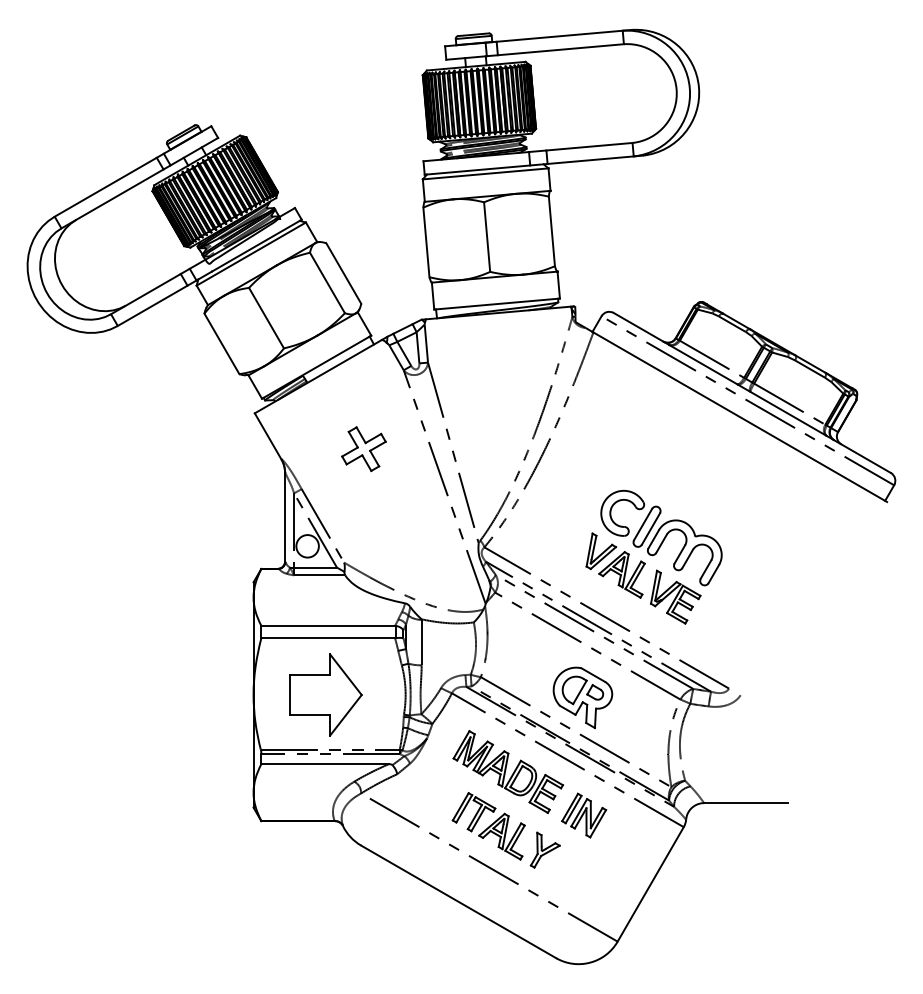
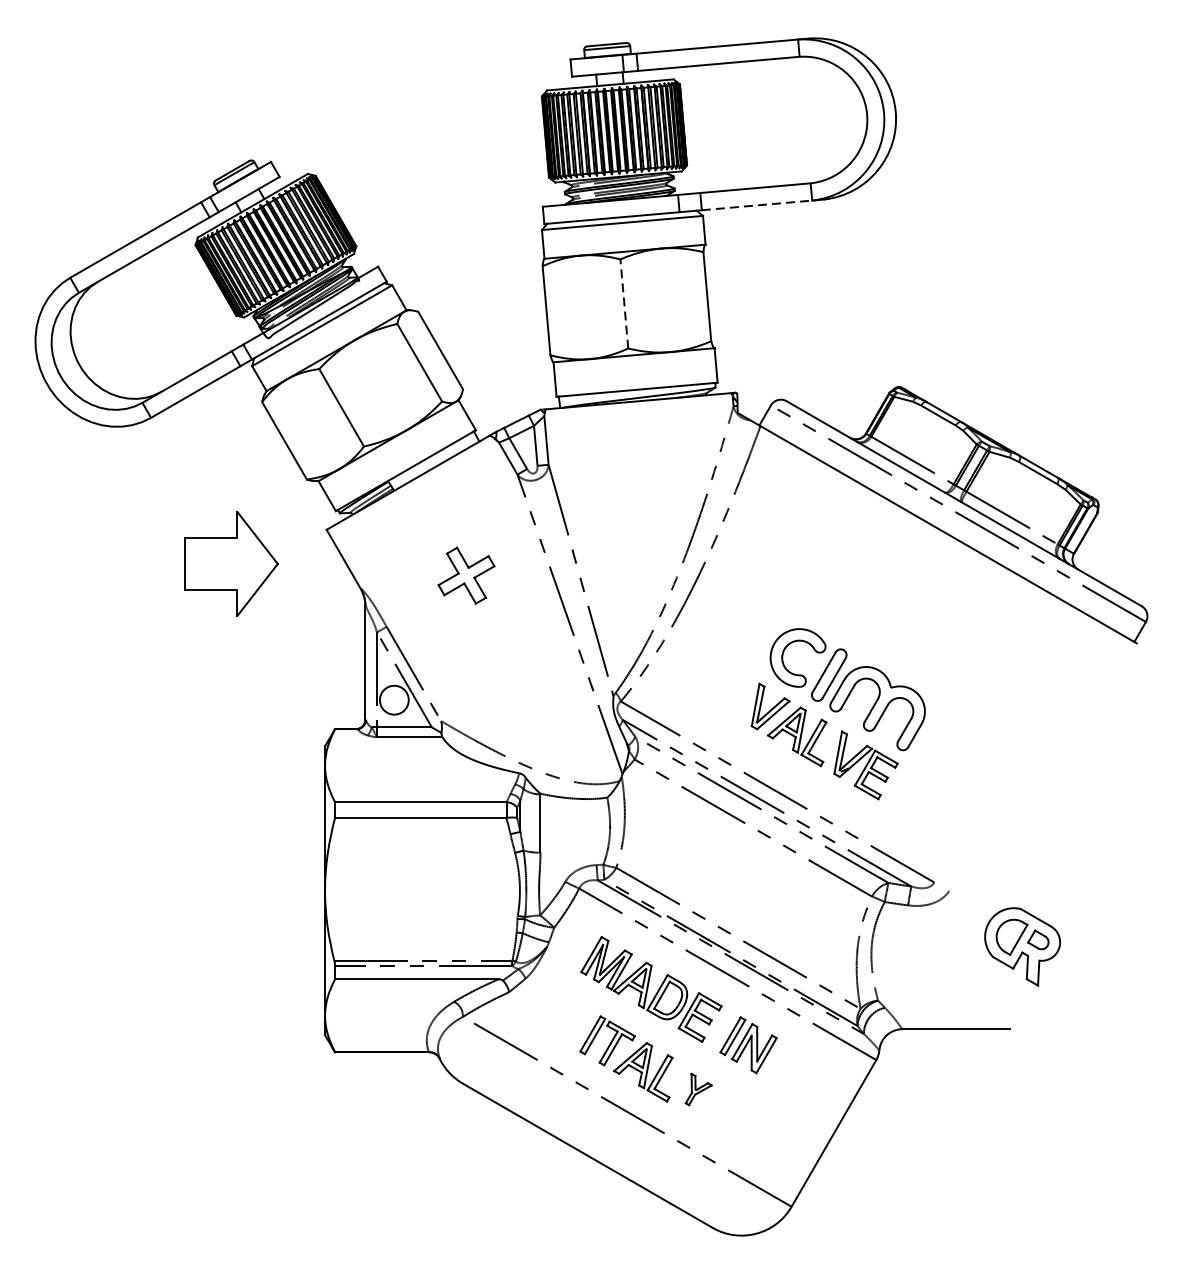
line: (591, 160) -> (758, 205), solid -> dashed
line: (487, 237) -> (624, 304), solid -> dashed
part: (325, 694) -> (231, 563), moved
part: (582, 697) -> (1022, 946), moved
part: (544, 849) -> (697, 1088), size x0.7

